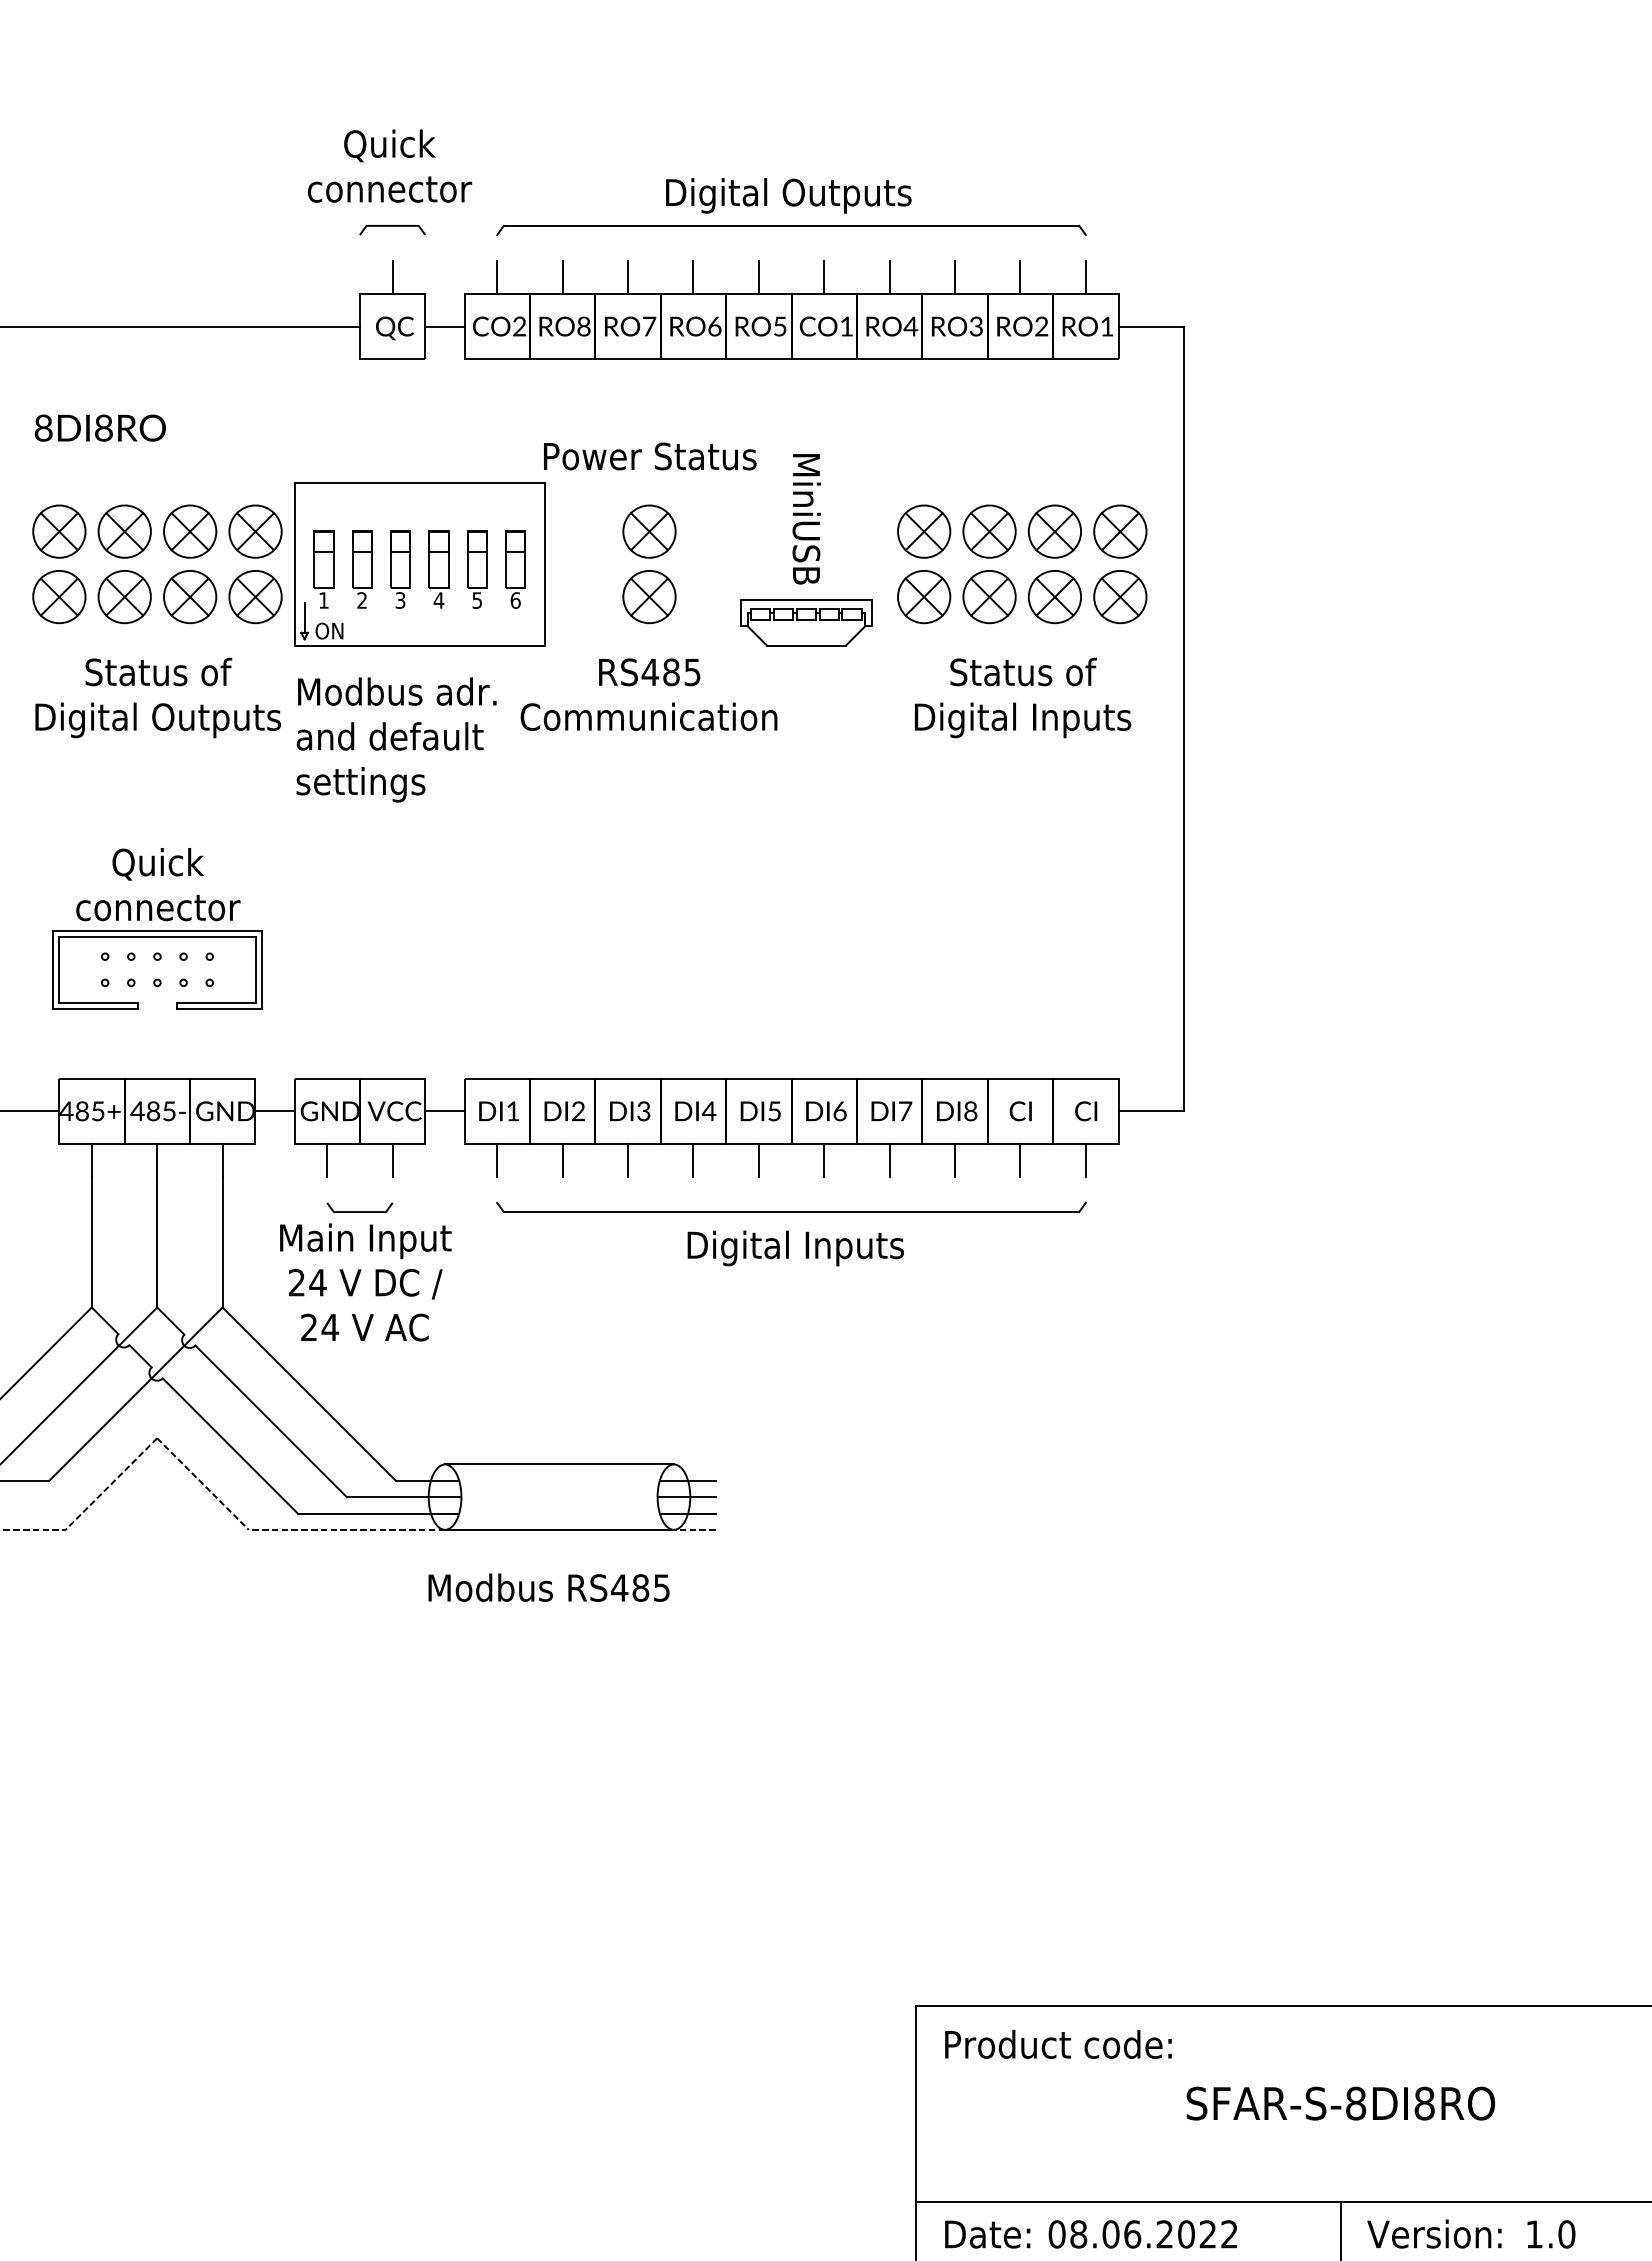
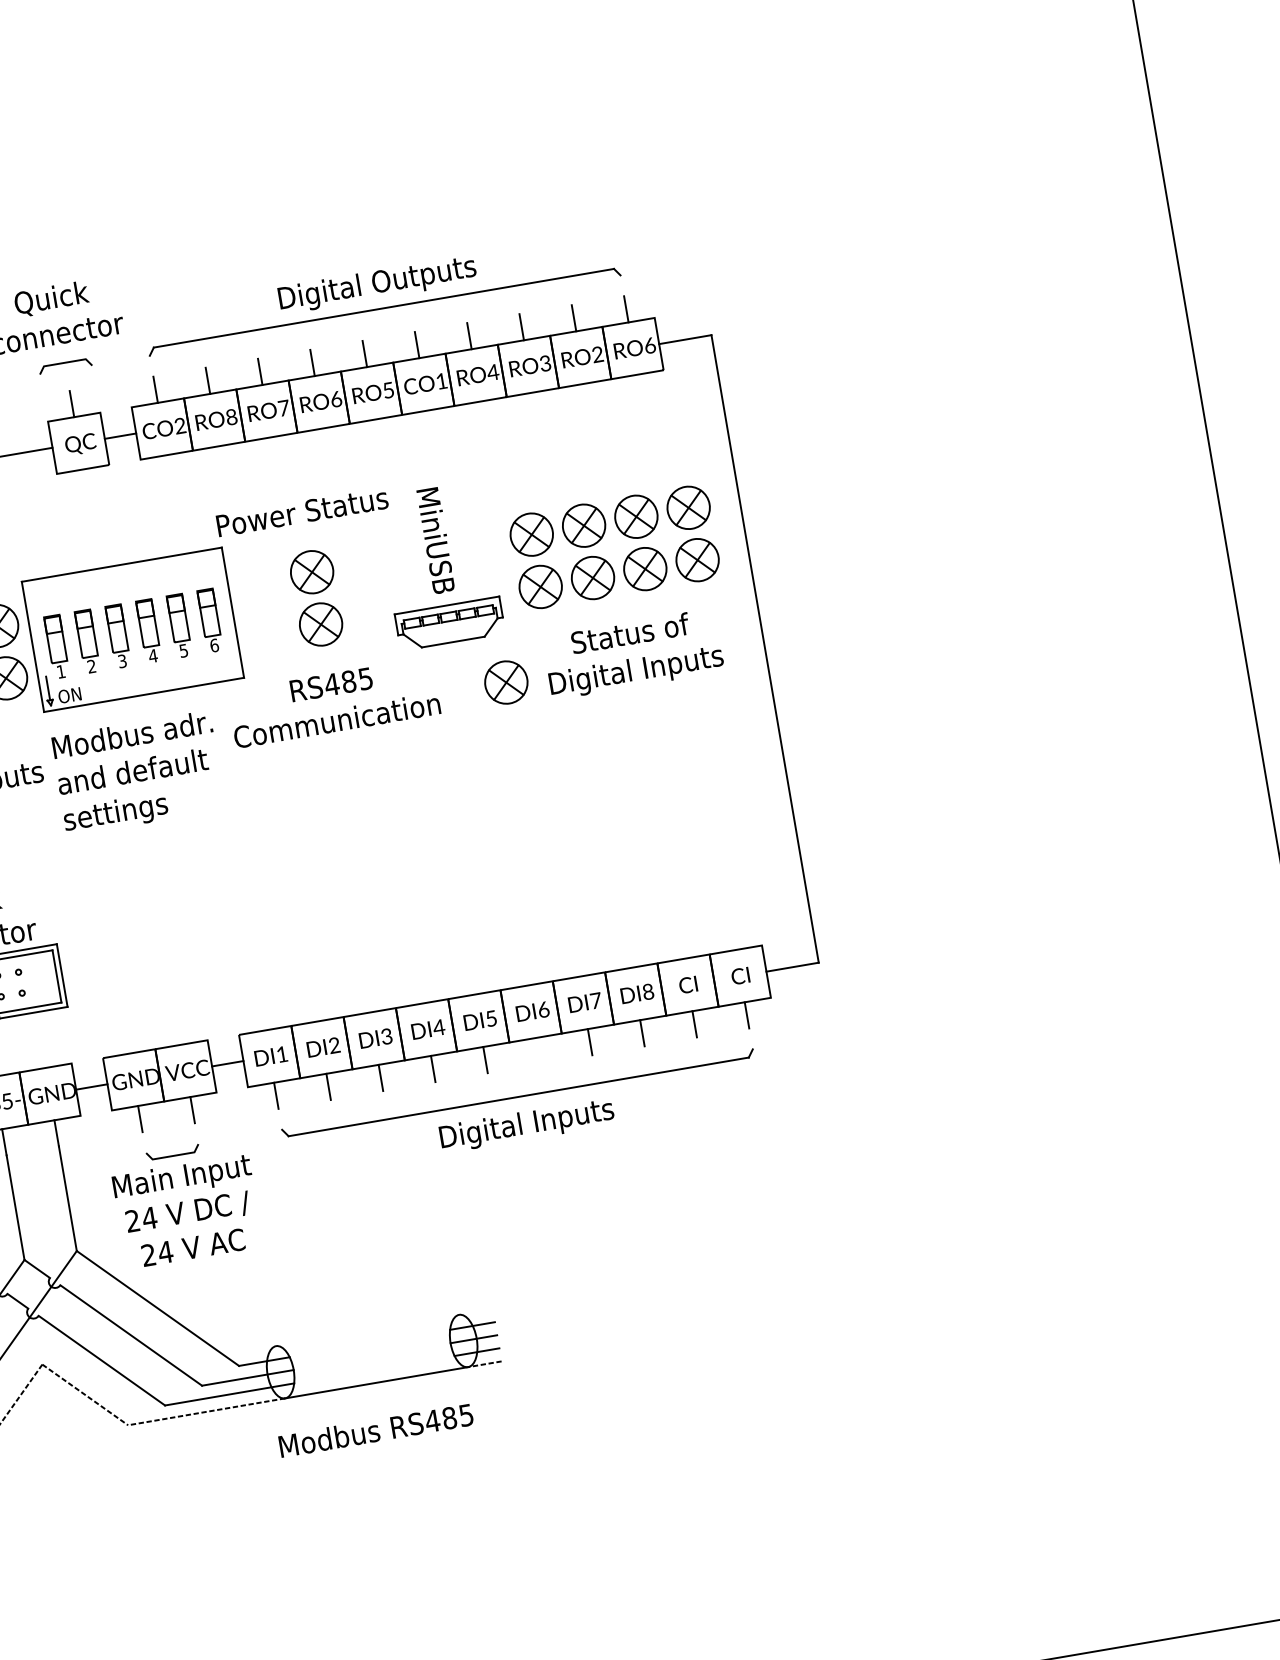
text: (1106, 326) -> (649, 345), RO1 -> RO6
part: (862, 706) -> (506, 682), added
line: (824, 1160) -> (538, 1051), removed
line: (559, 1464) -> (367, 1330), removed

